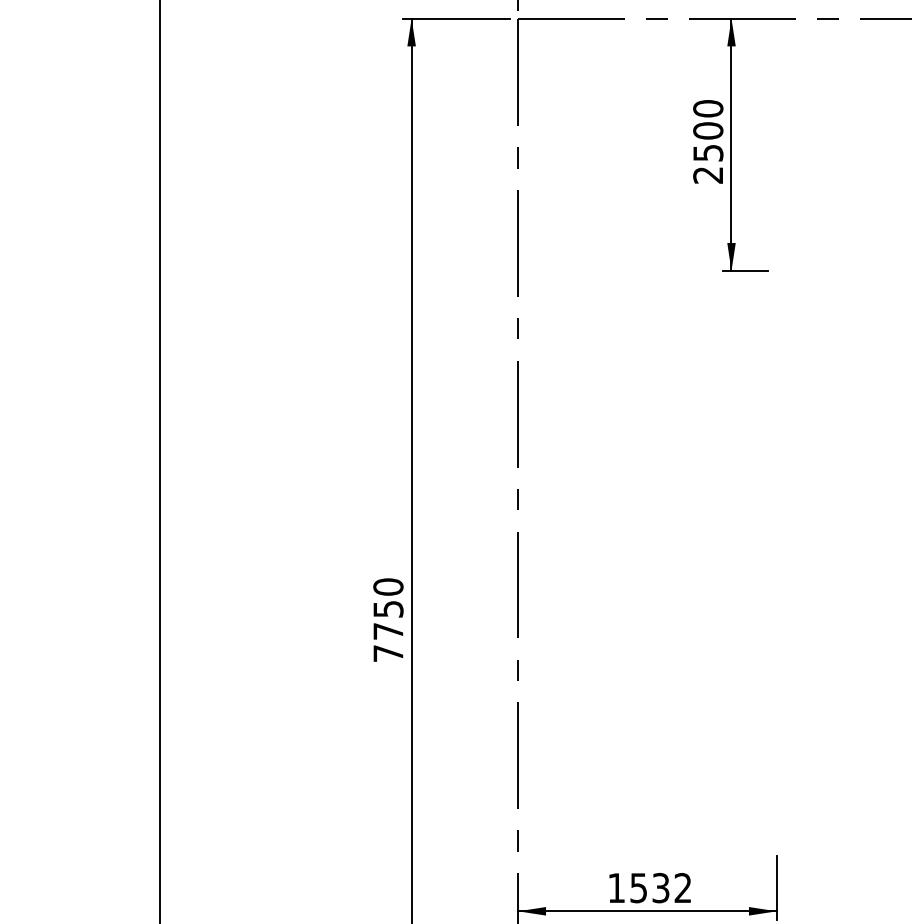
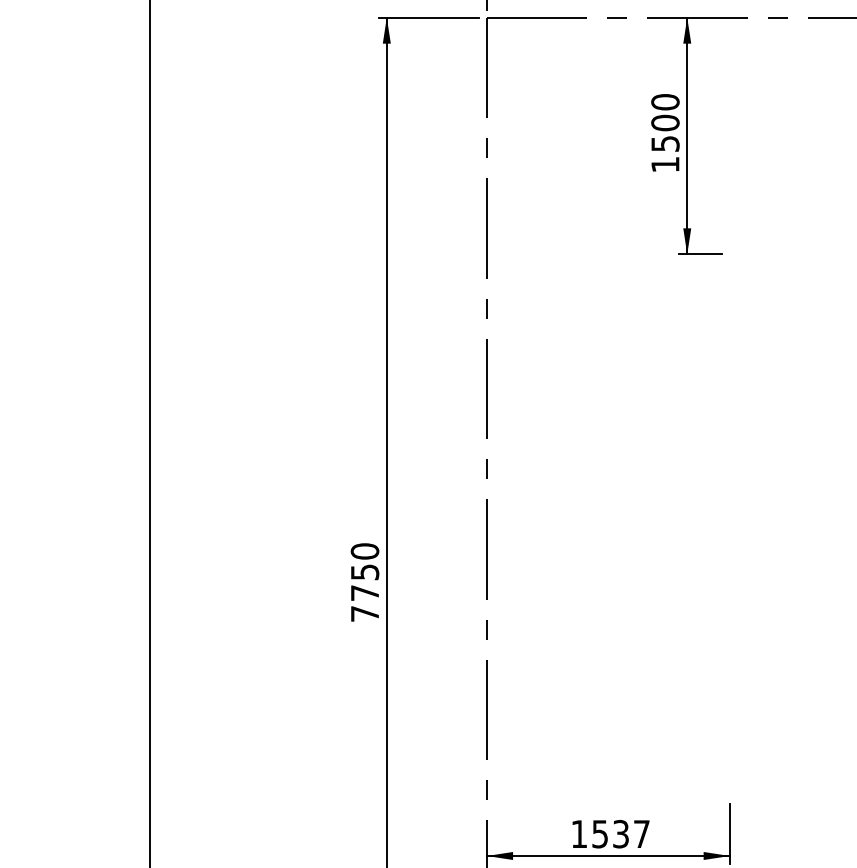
text: (707, 175) -> (664, 164), 2500 -> 1500
text: (682, 887) -> (641, 833), 1532 -> 1537

